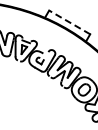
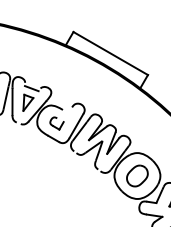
line: (69, 22) -> (110, 53), dashed -> solid

